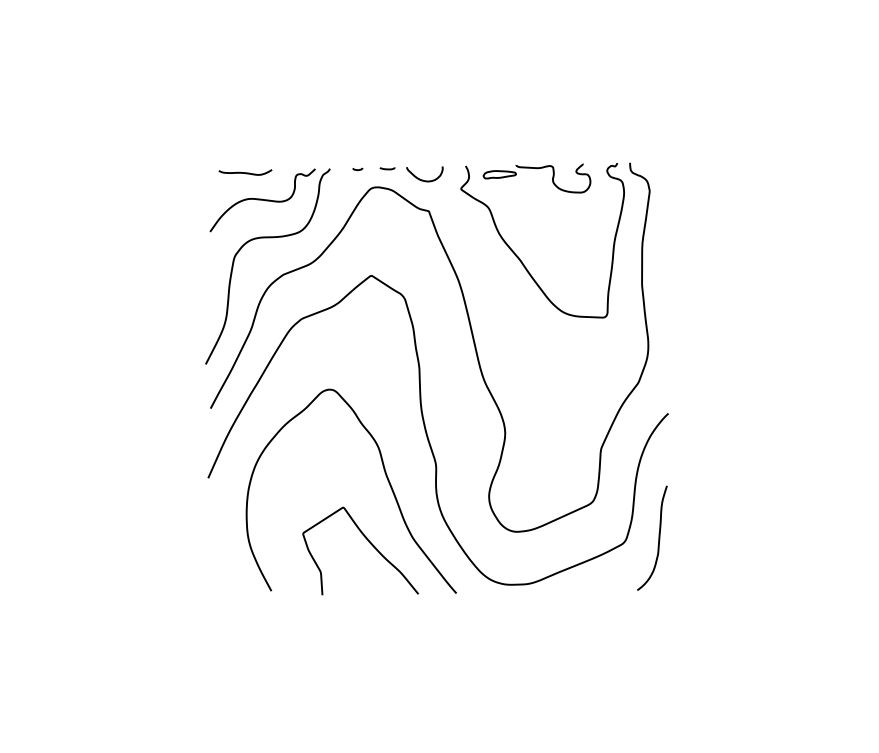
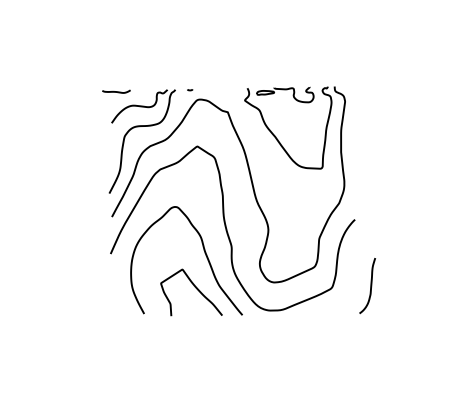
curve: (245, 172) -> (116, 91), moved
part: (411, 174) -> (218, 92), removed
curve: (657, 539) -> (370, 286), moved

